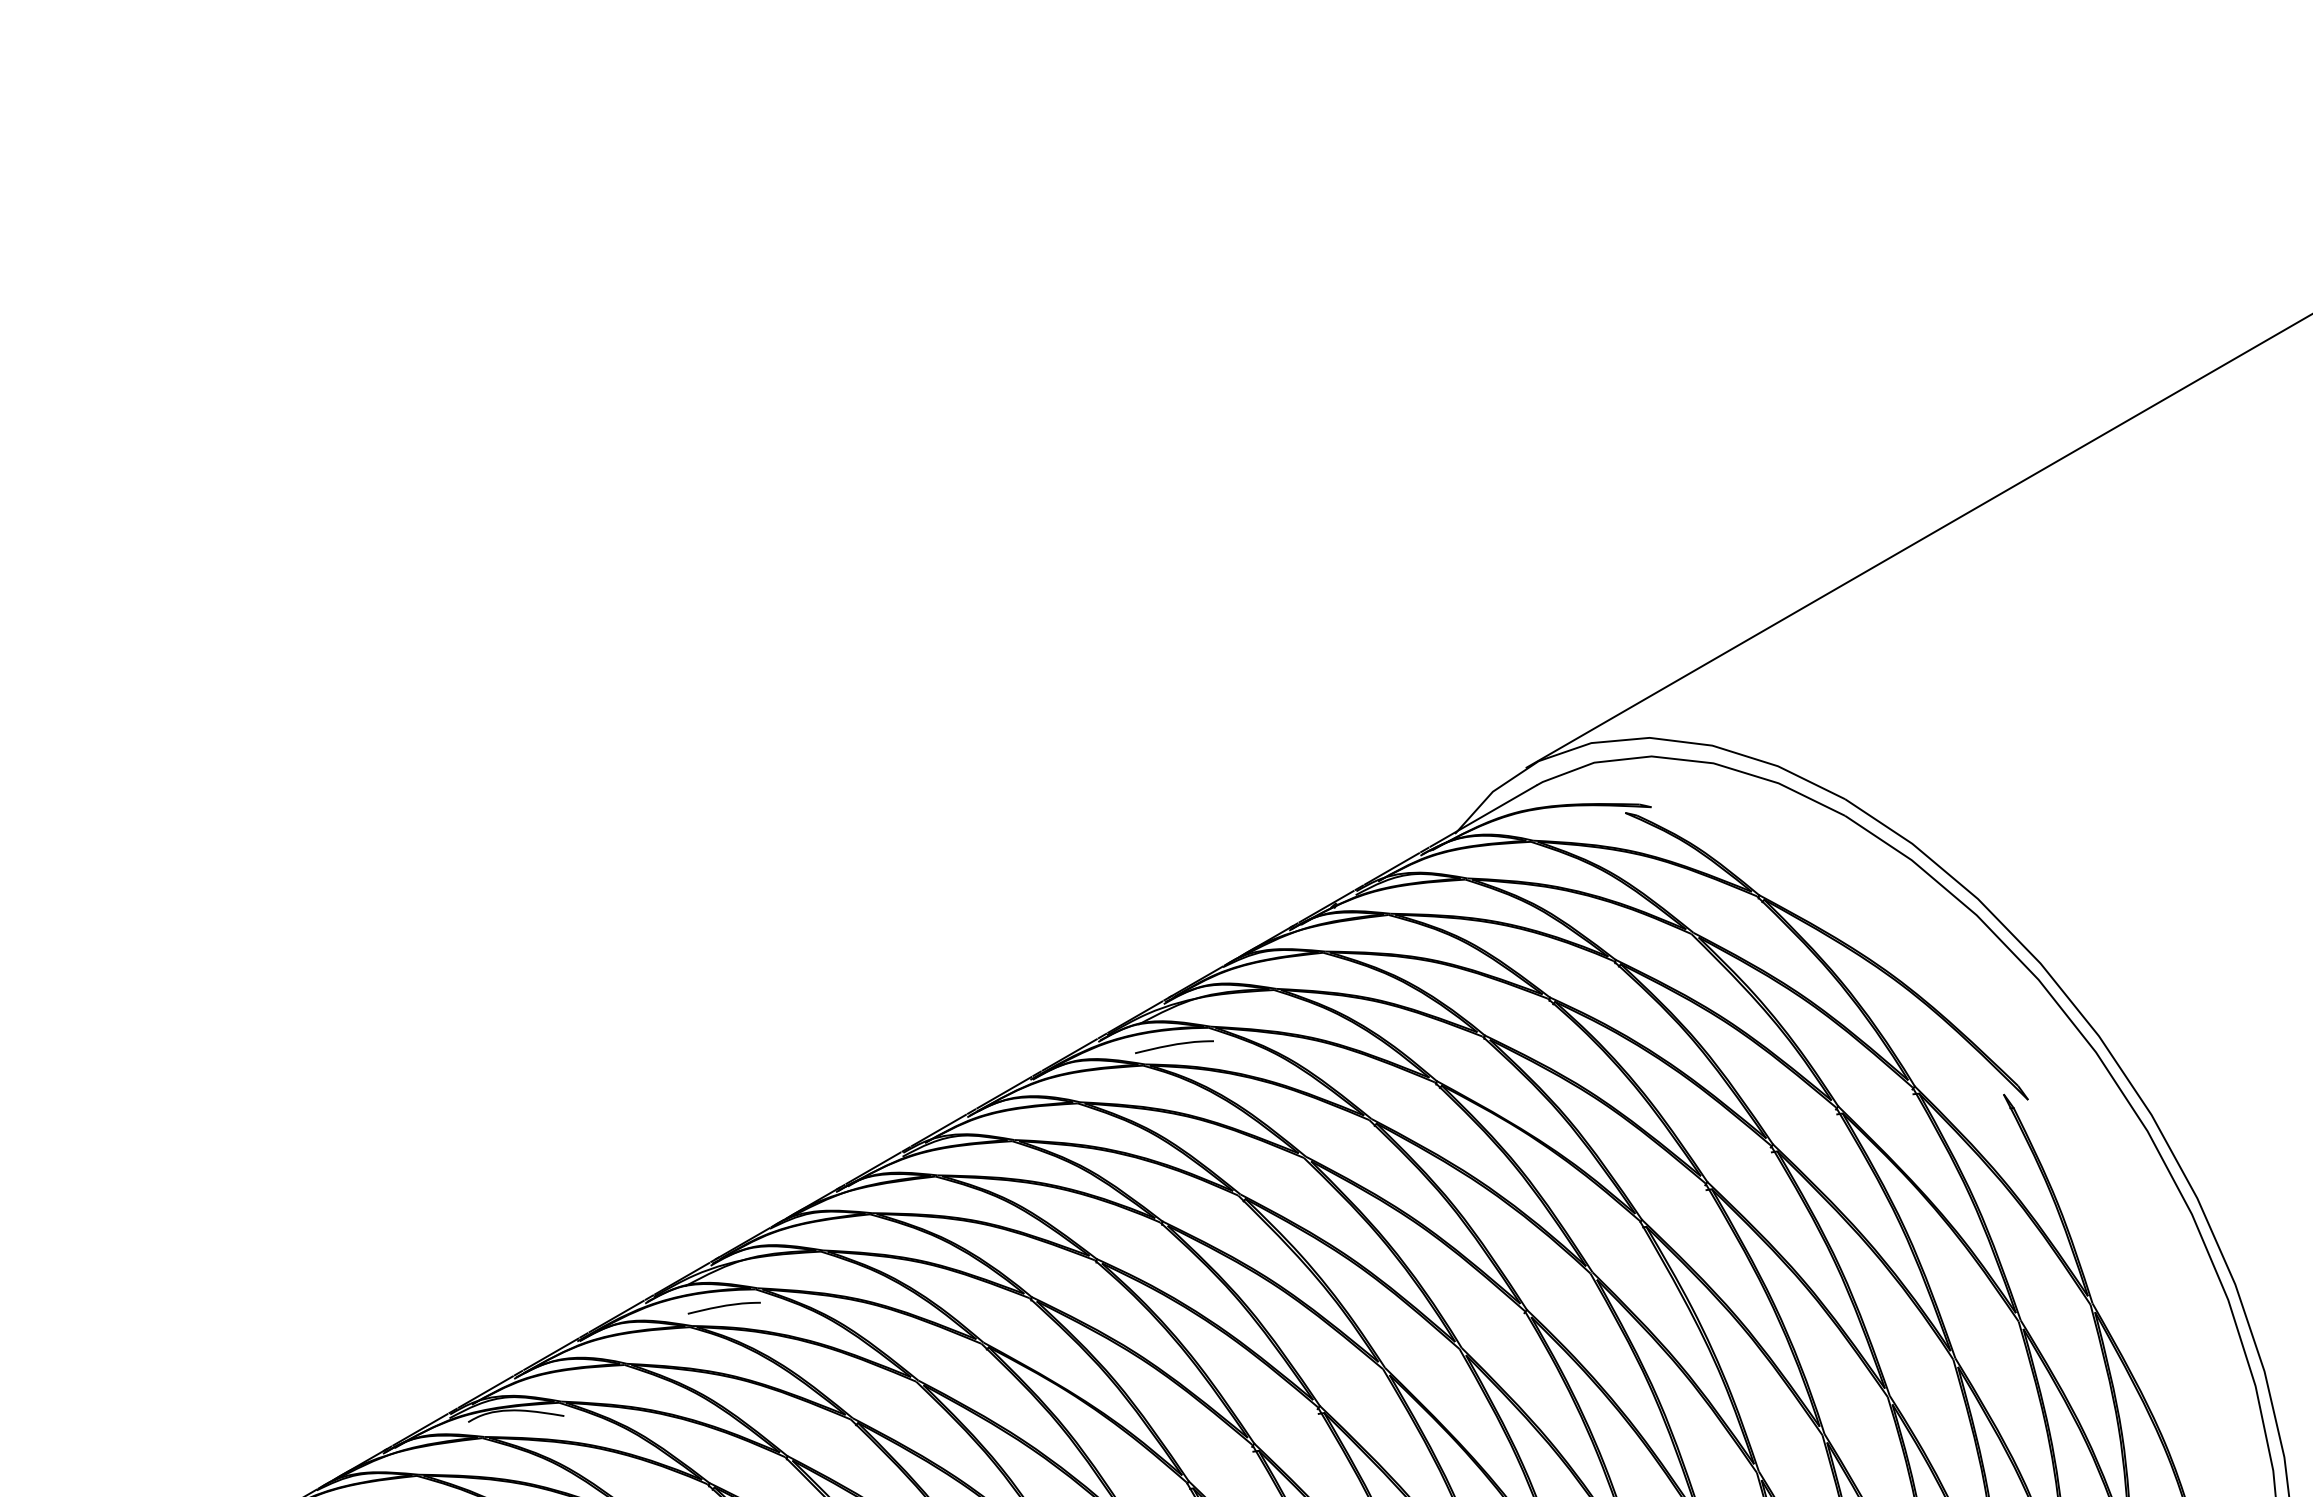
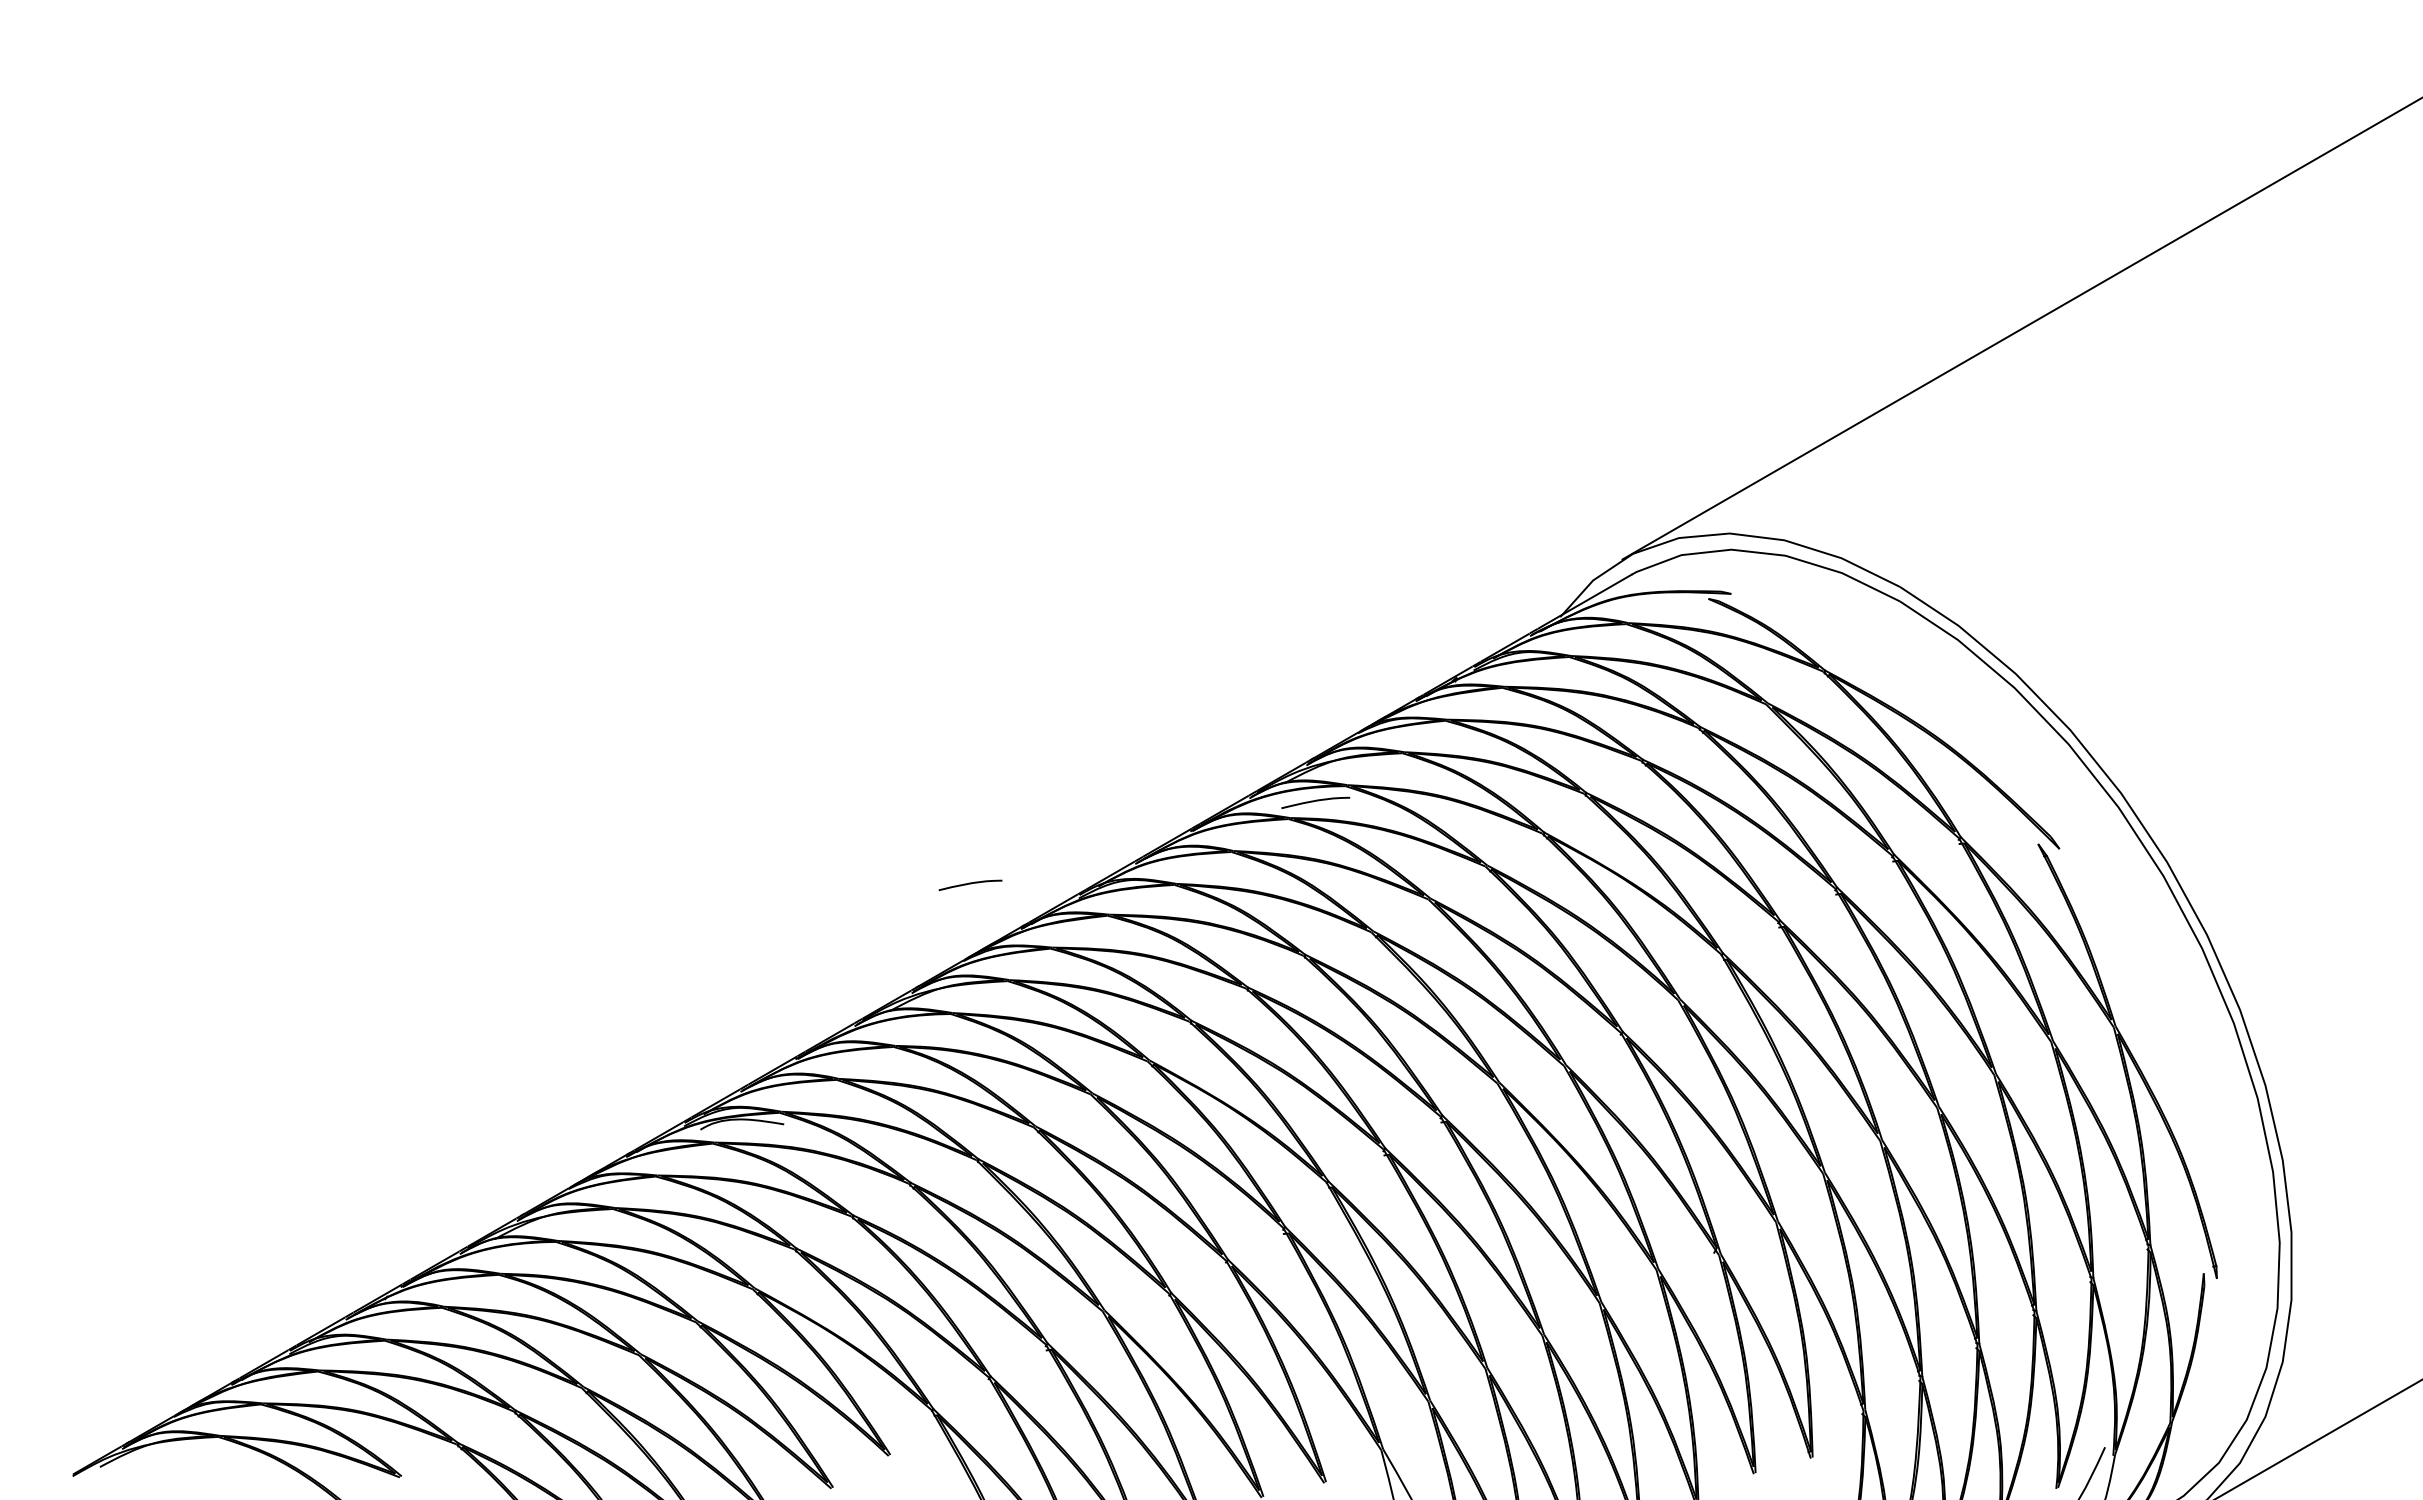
curve: (724, 1307) -> (970, 884), moved

